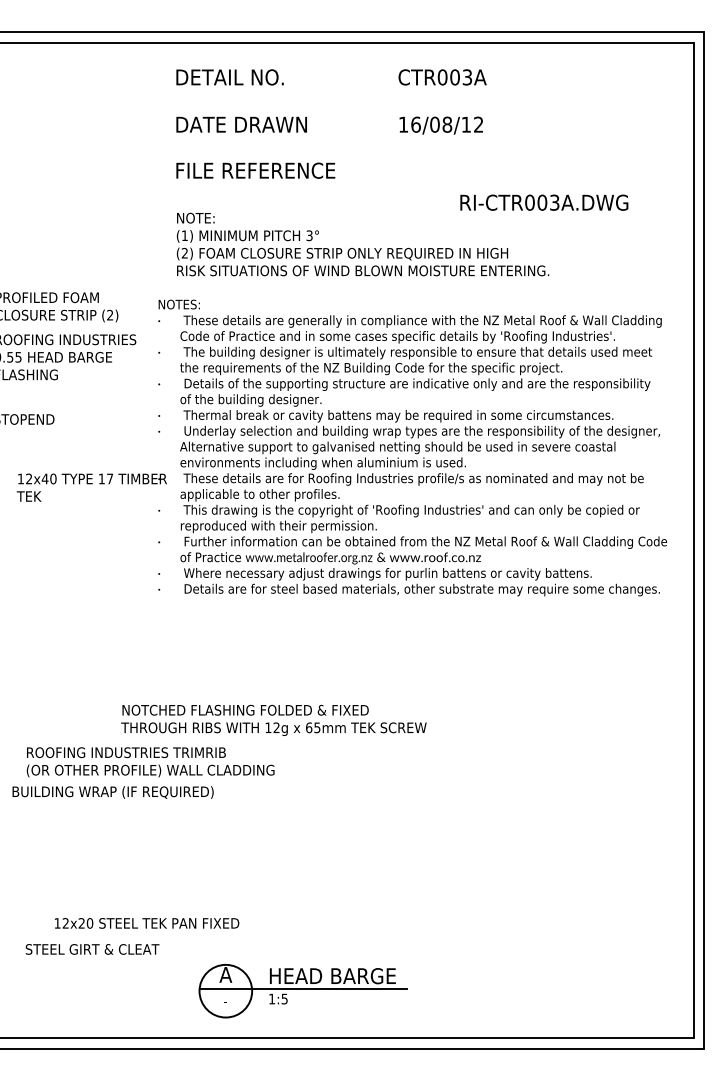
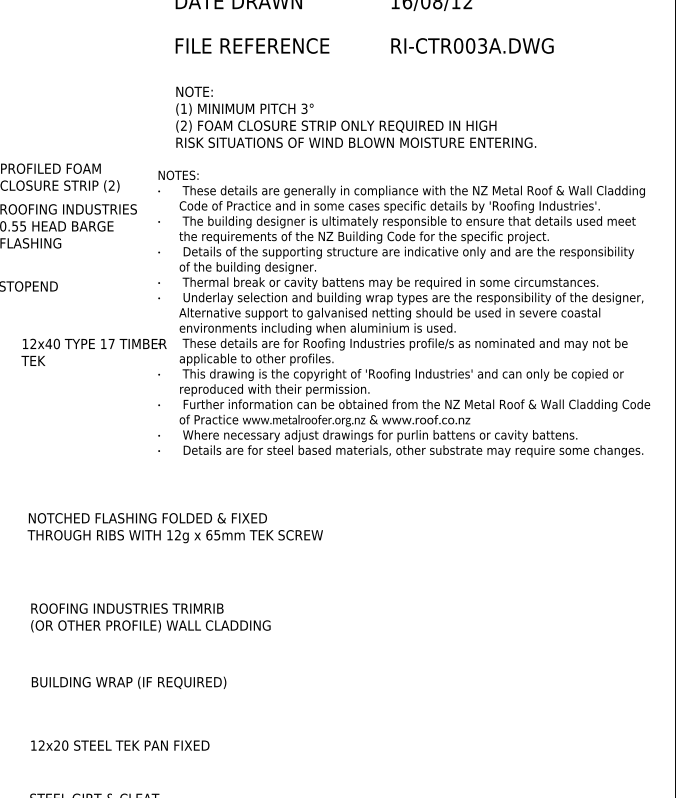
text: (544, 202) -> (472, 45), moved
text: (273, 719) -> (174, 527), moved
text: (112, 792) -> (128, 682), moved
text: (147, 923) -> (120, 745), moved

